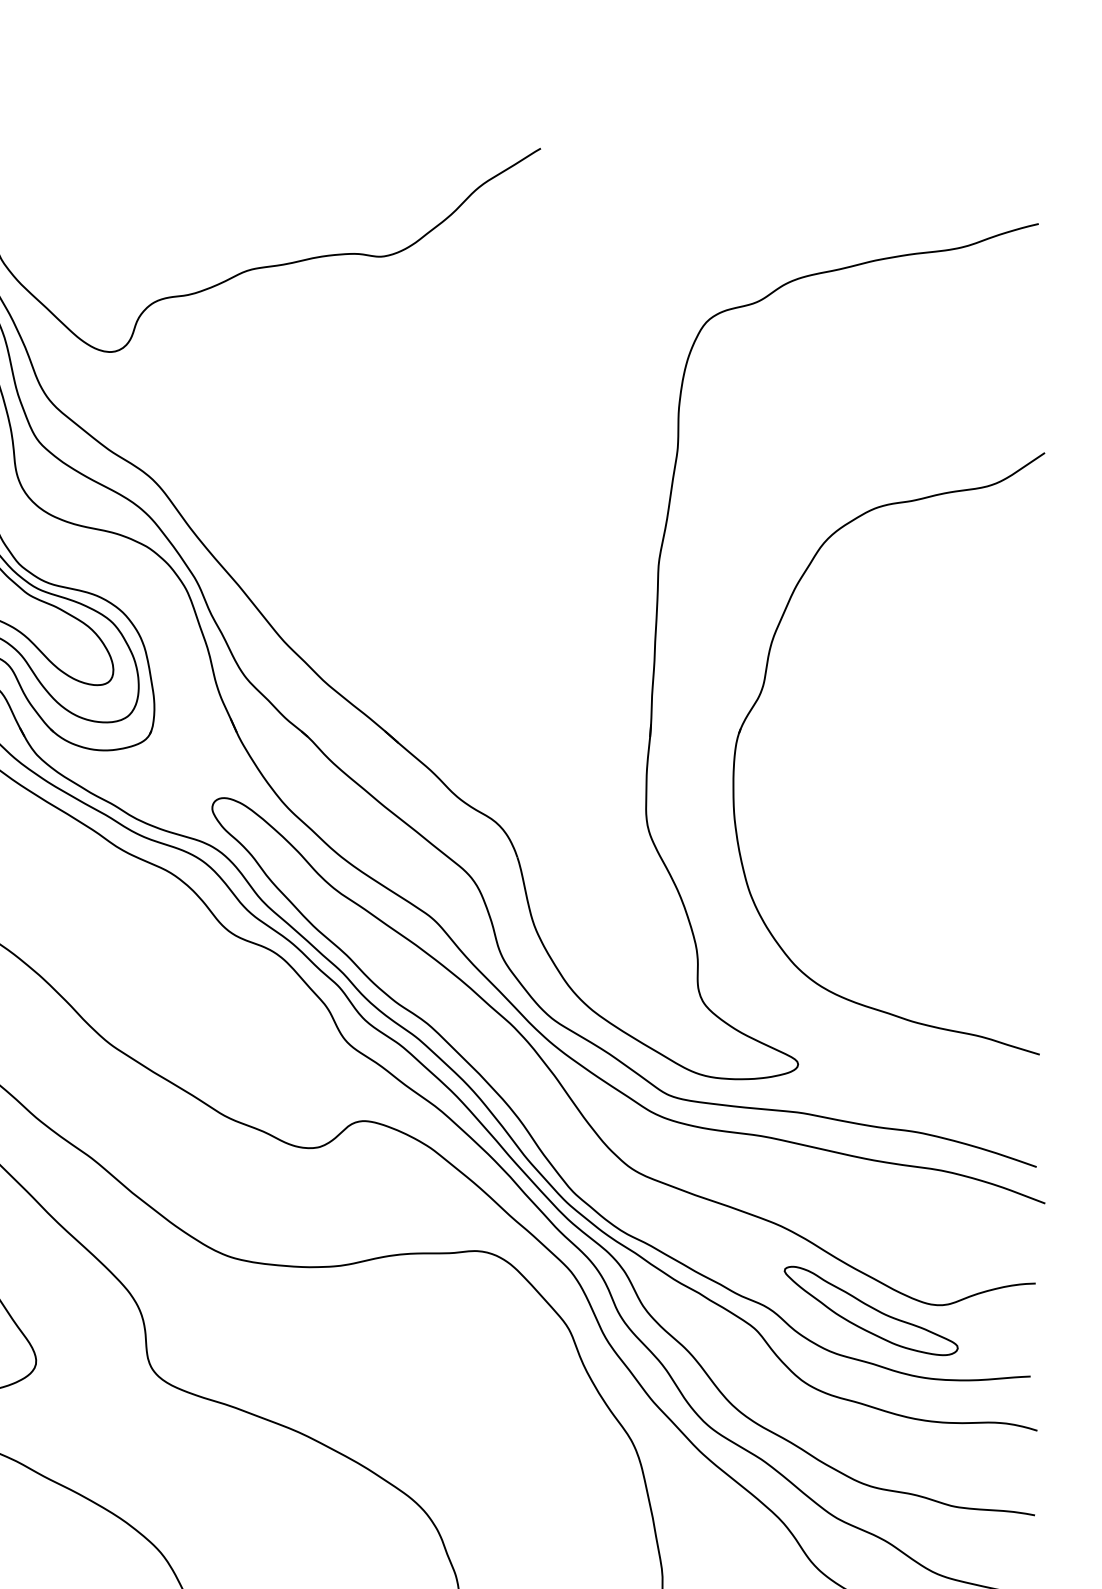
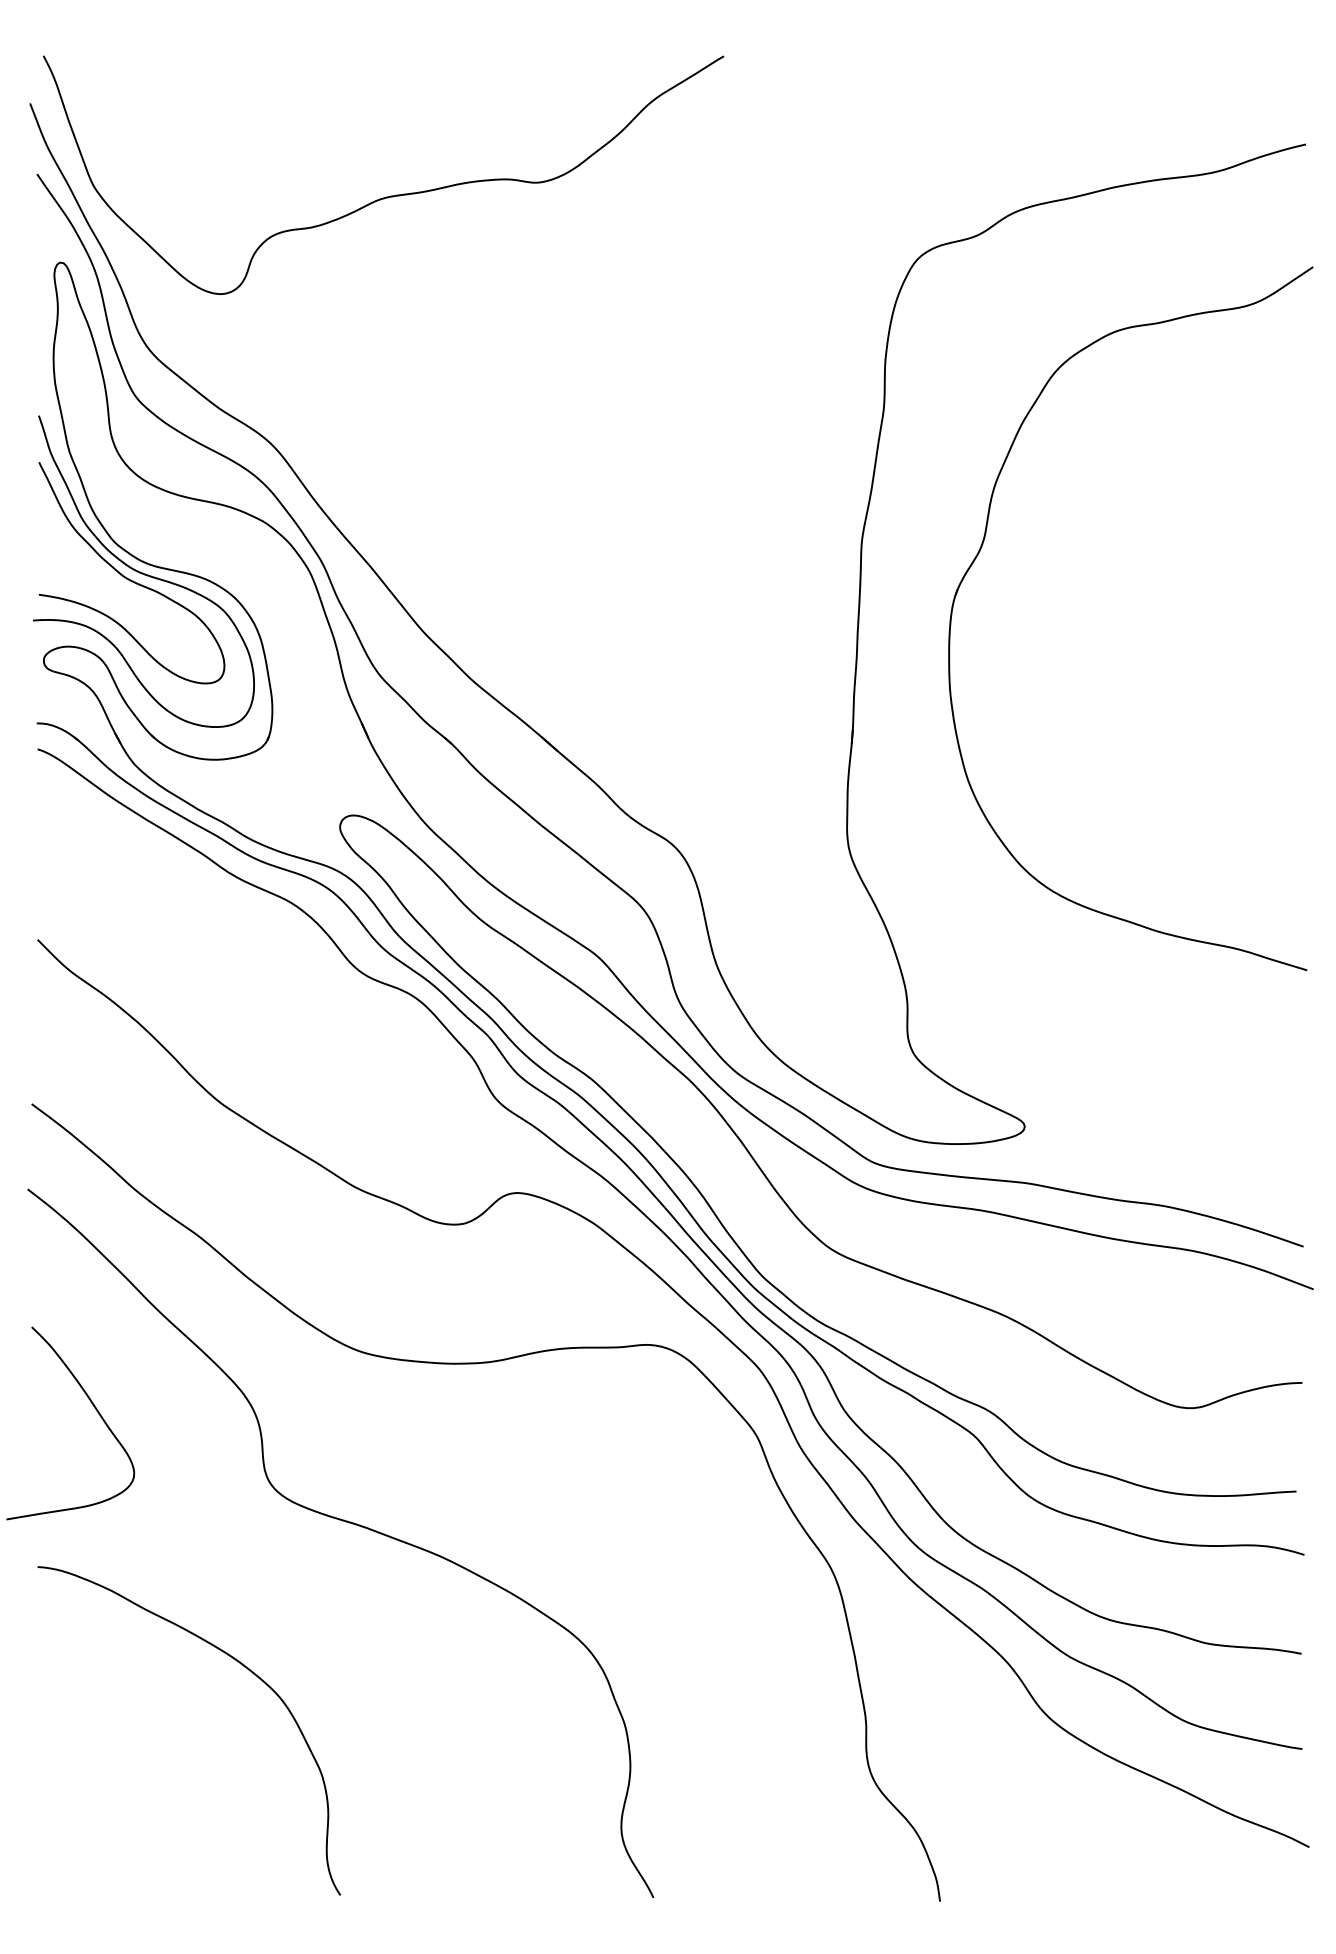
part: (761, 694) -> (981, 549), moved
part: (871, 1310) -> (1110, 1414), removed

